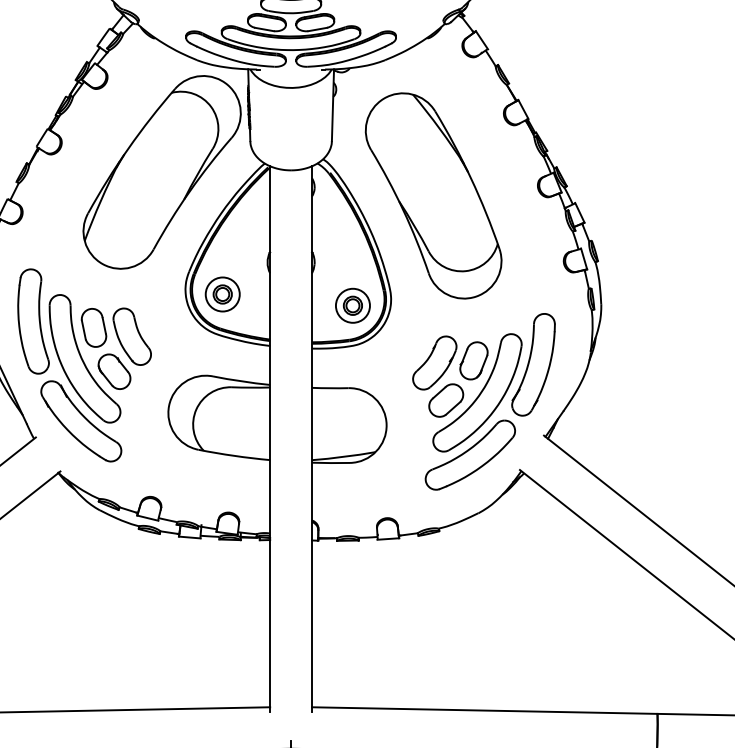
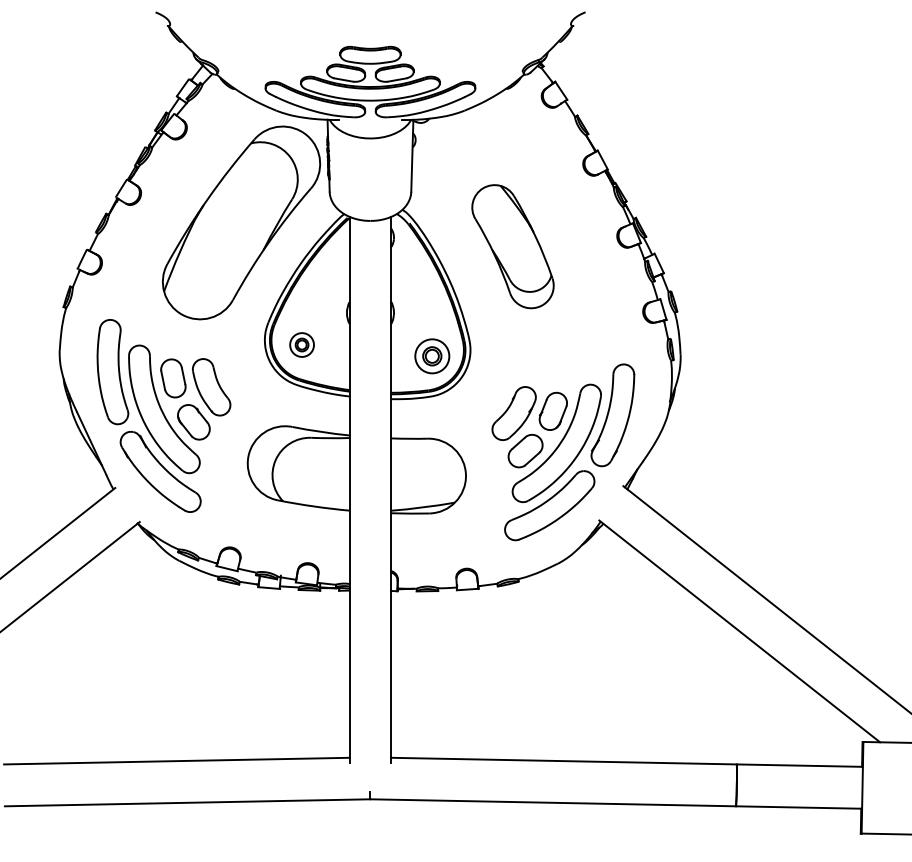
part: (433, 195) -> (512, 246), size x0.6
part: (222, 293) -> (301, 344), size x0.7

